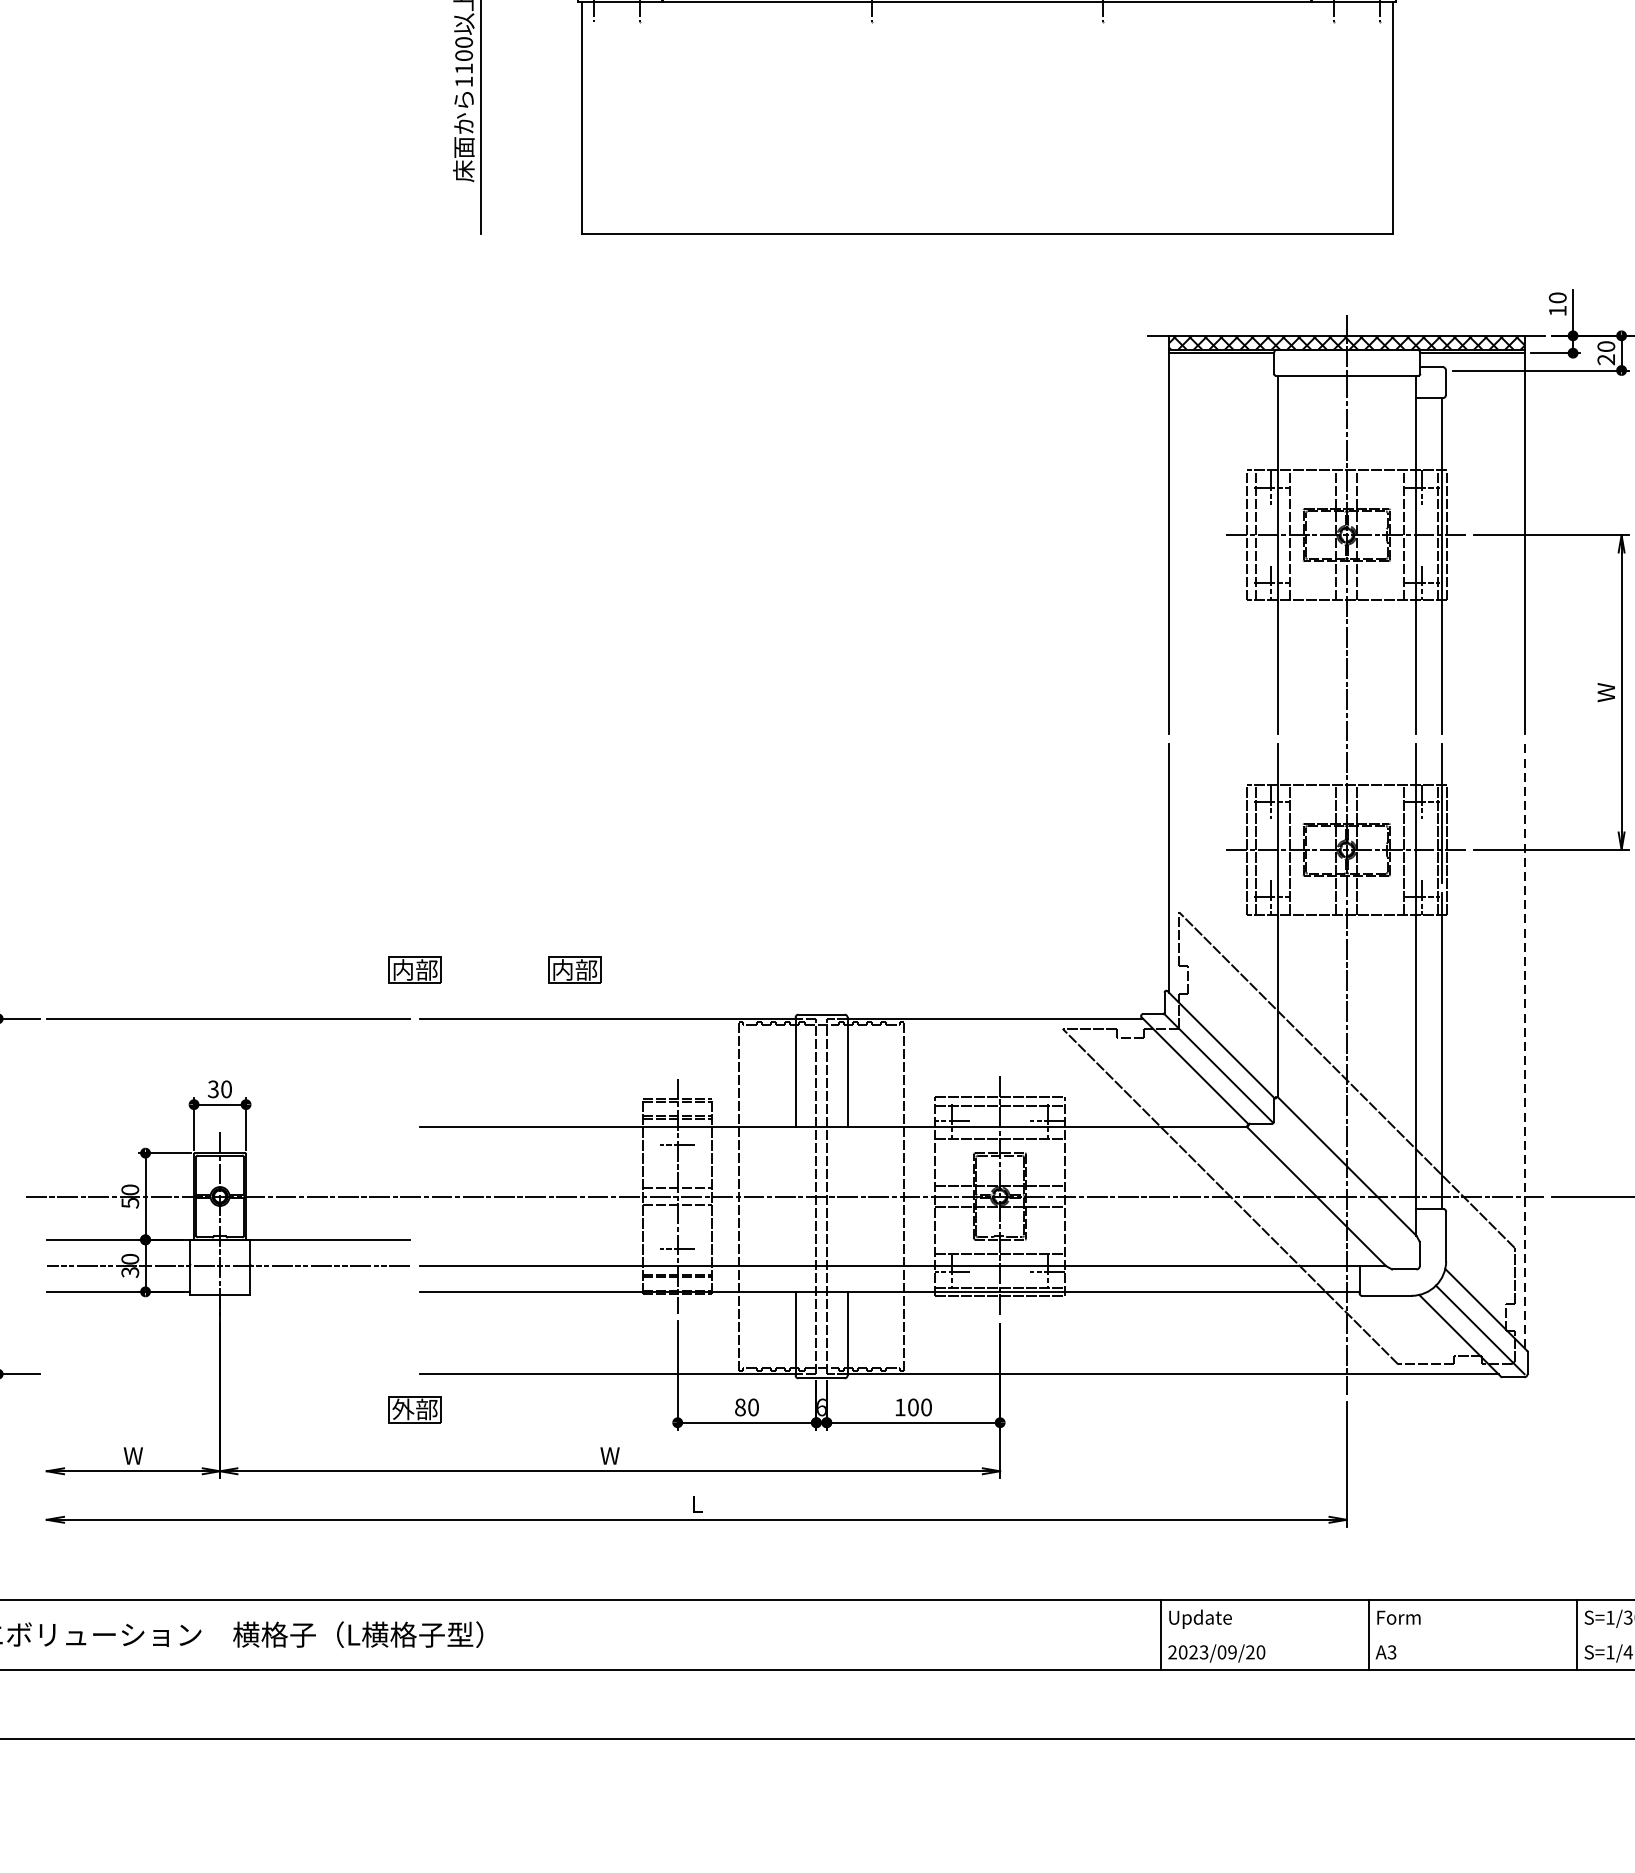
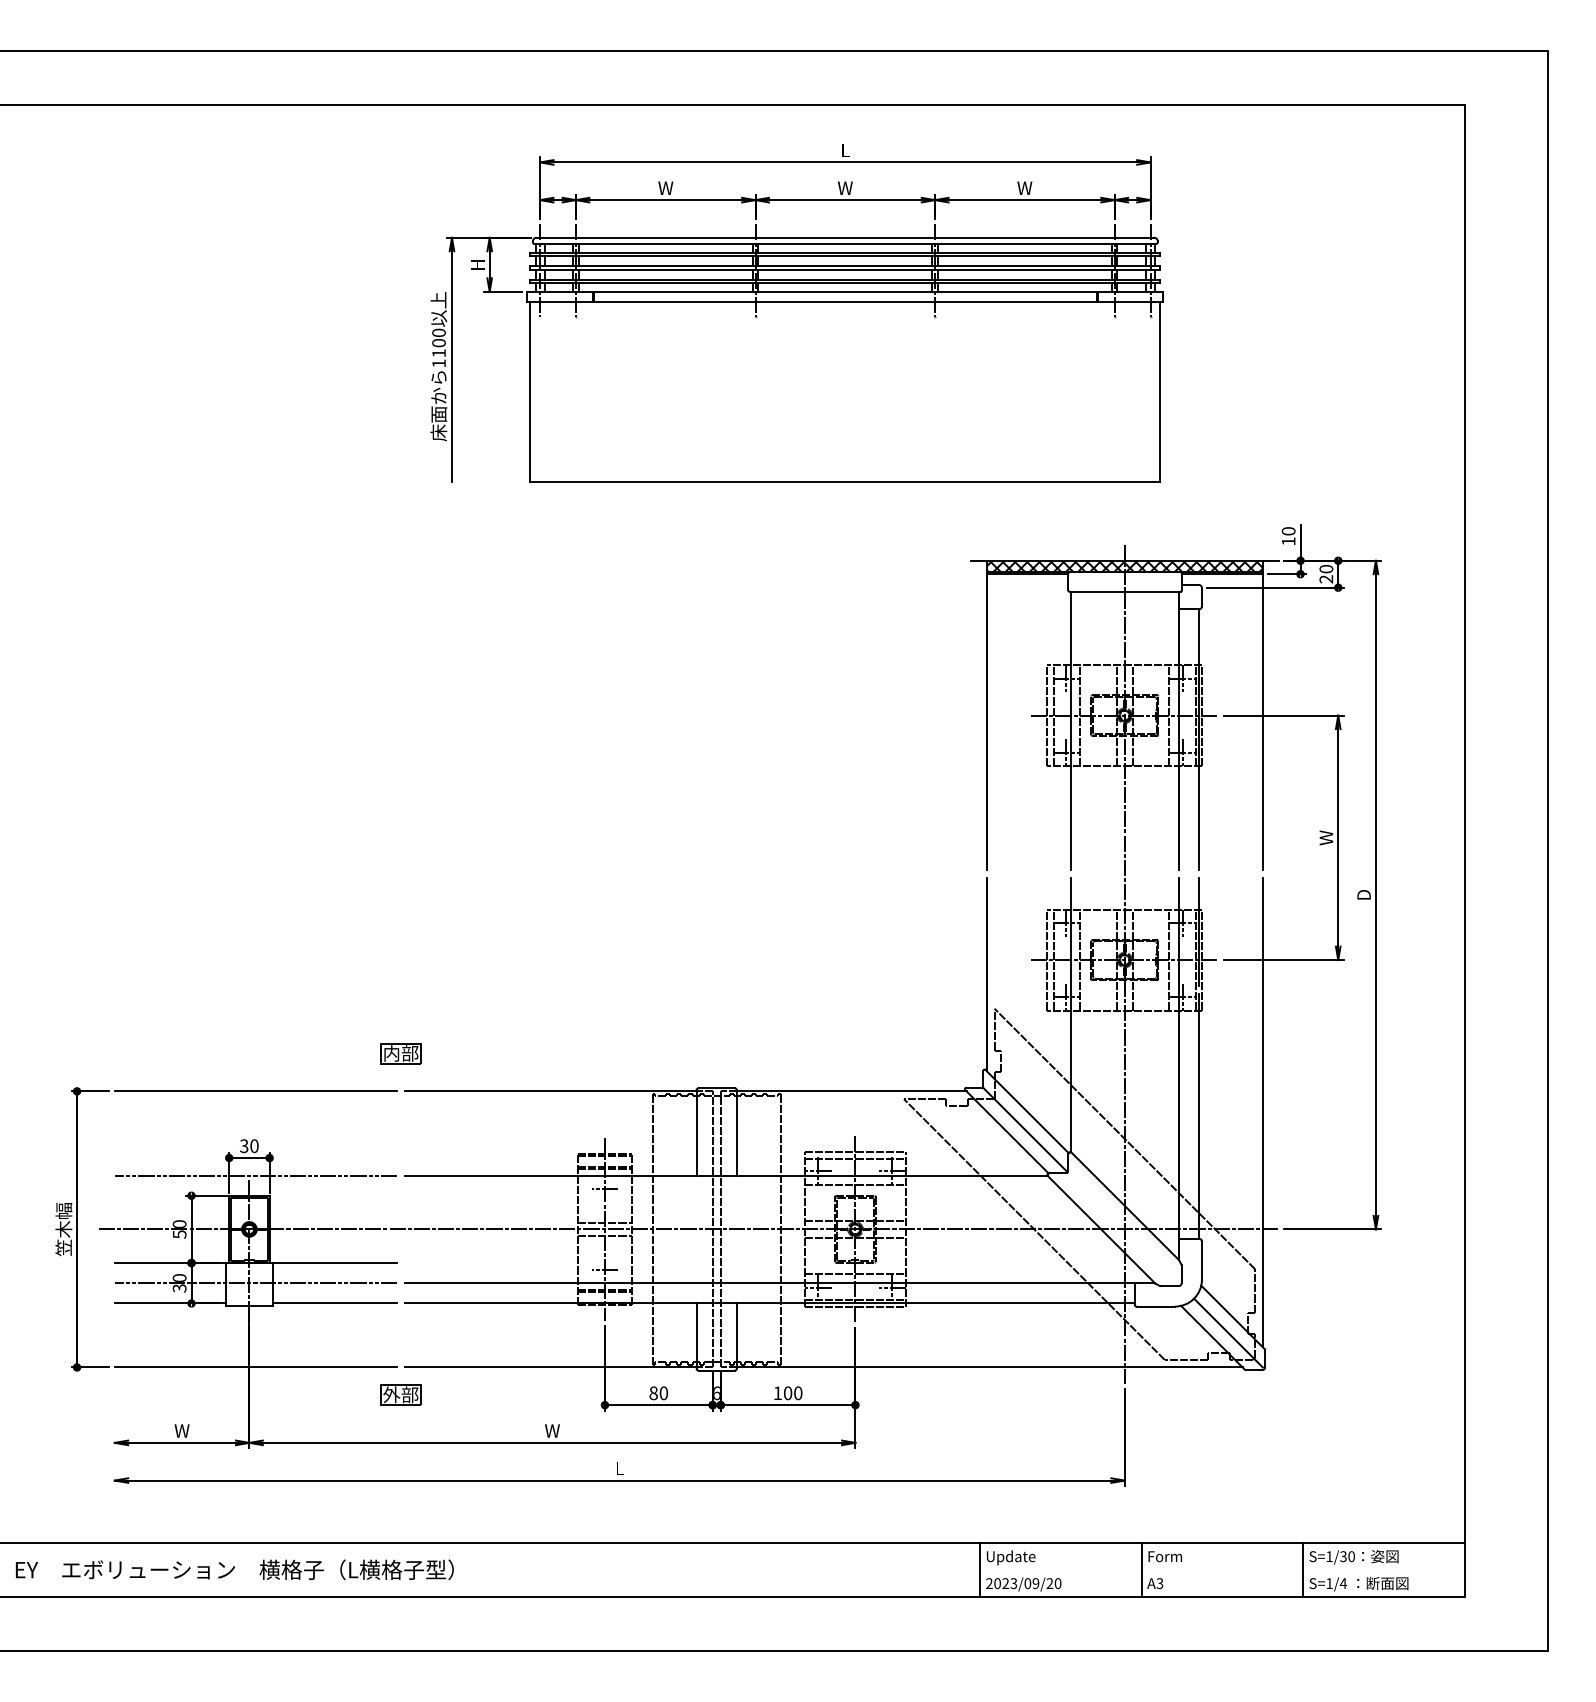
part: (574, 970) -> (524, 1053), removed
line: (1524, 1046) -> (1262, 1112), dashed -> solid
line: (227, 1127) -> (255, 1175), added
line: (329, 1291) -> (334, 1303), added
line: (227, 1374) -> (255, 1367), added

